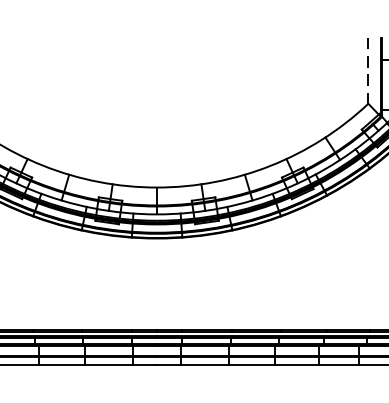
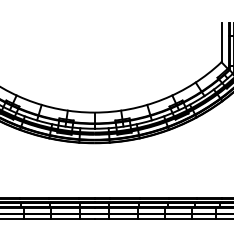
line: (368, 70) -> (221, 42), dashed -> solid

